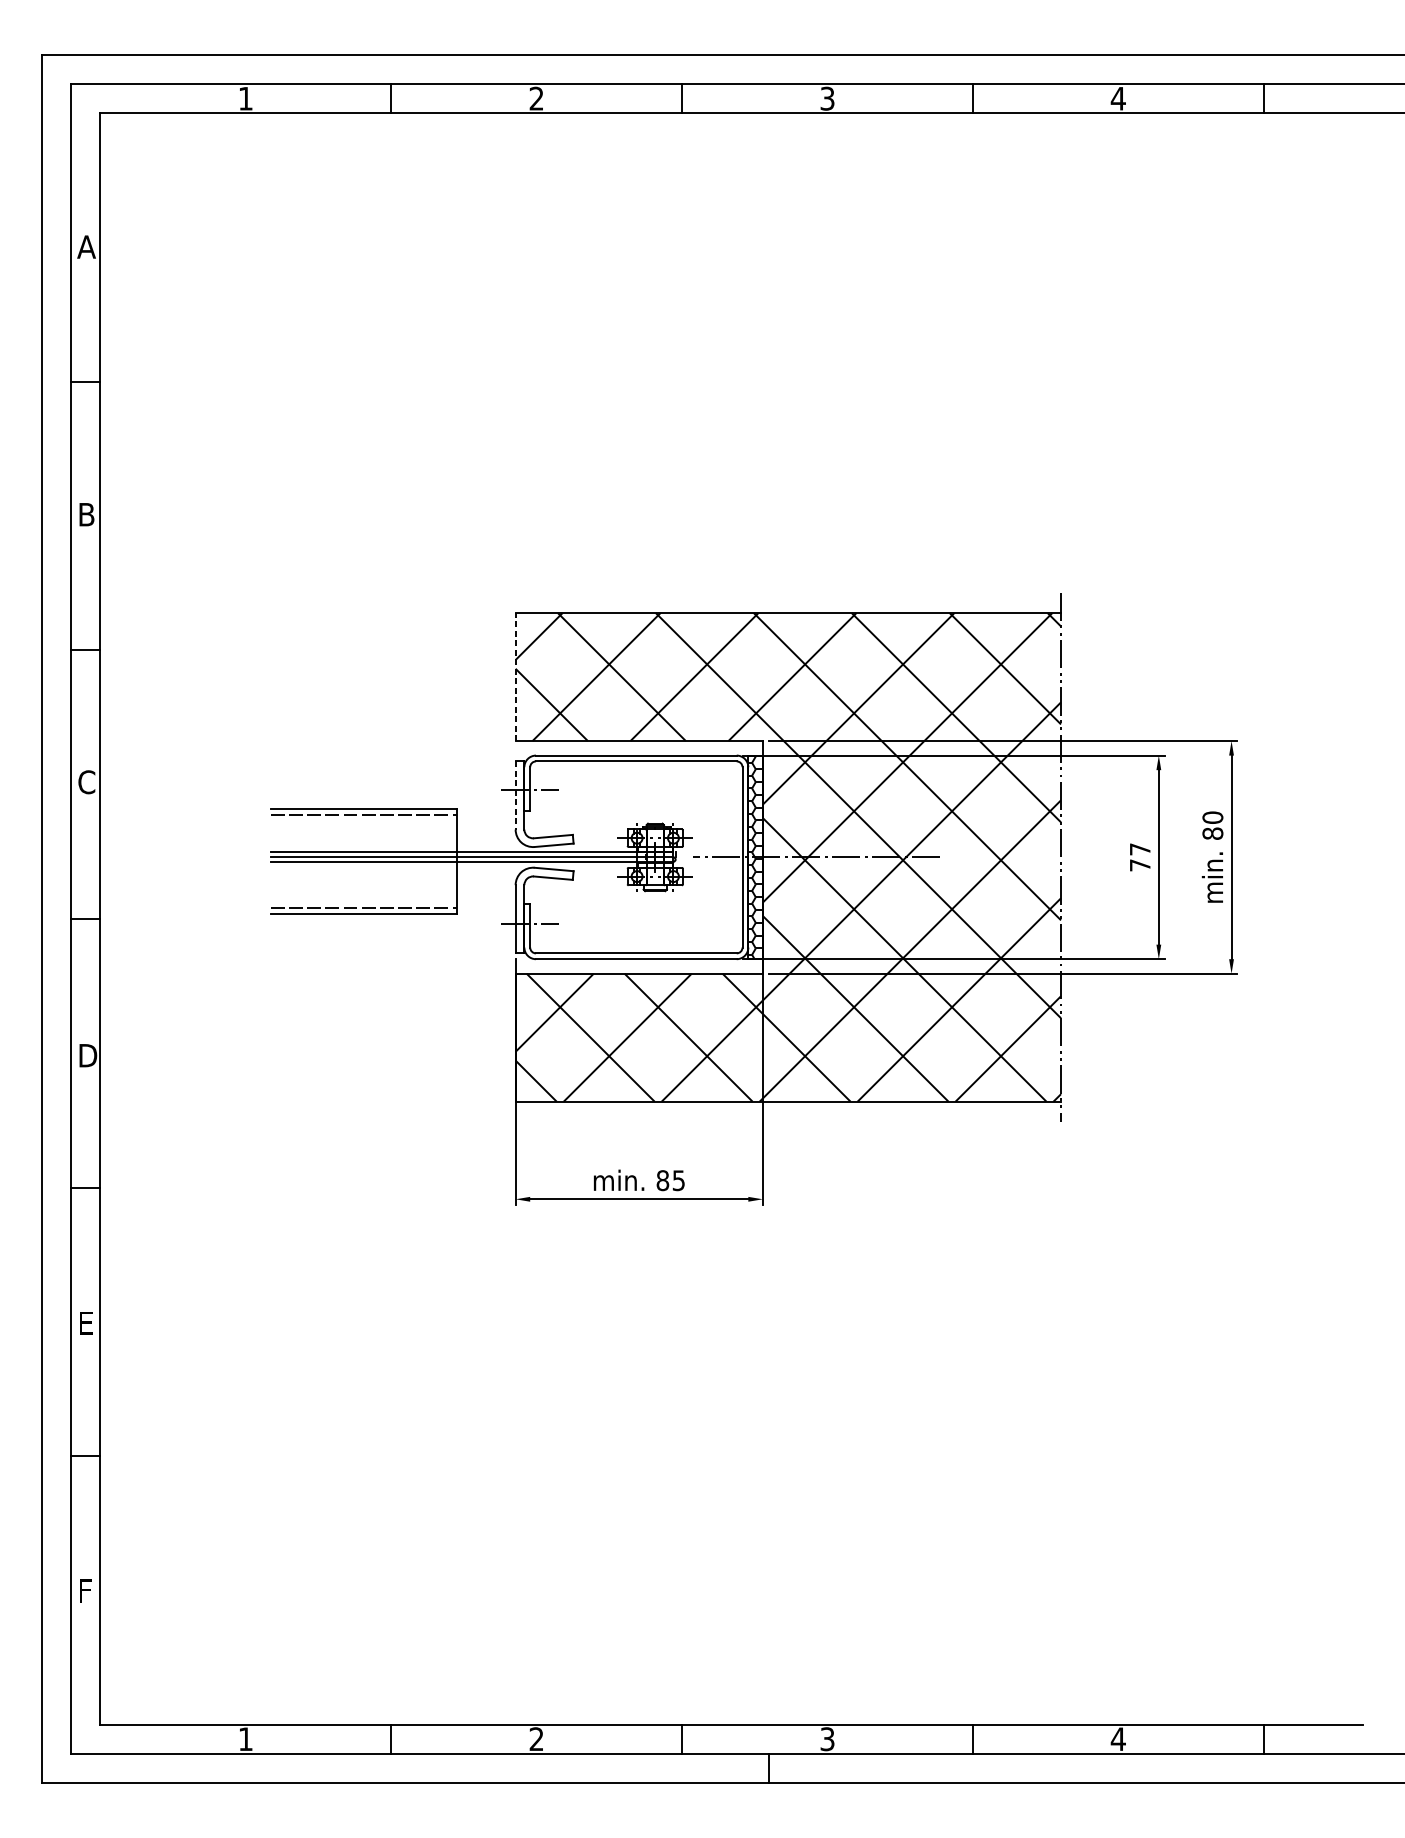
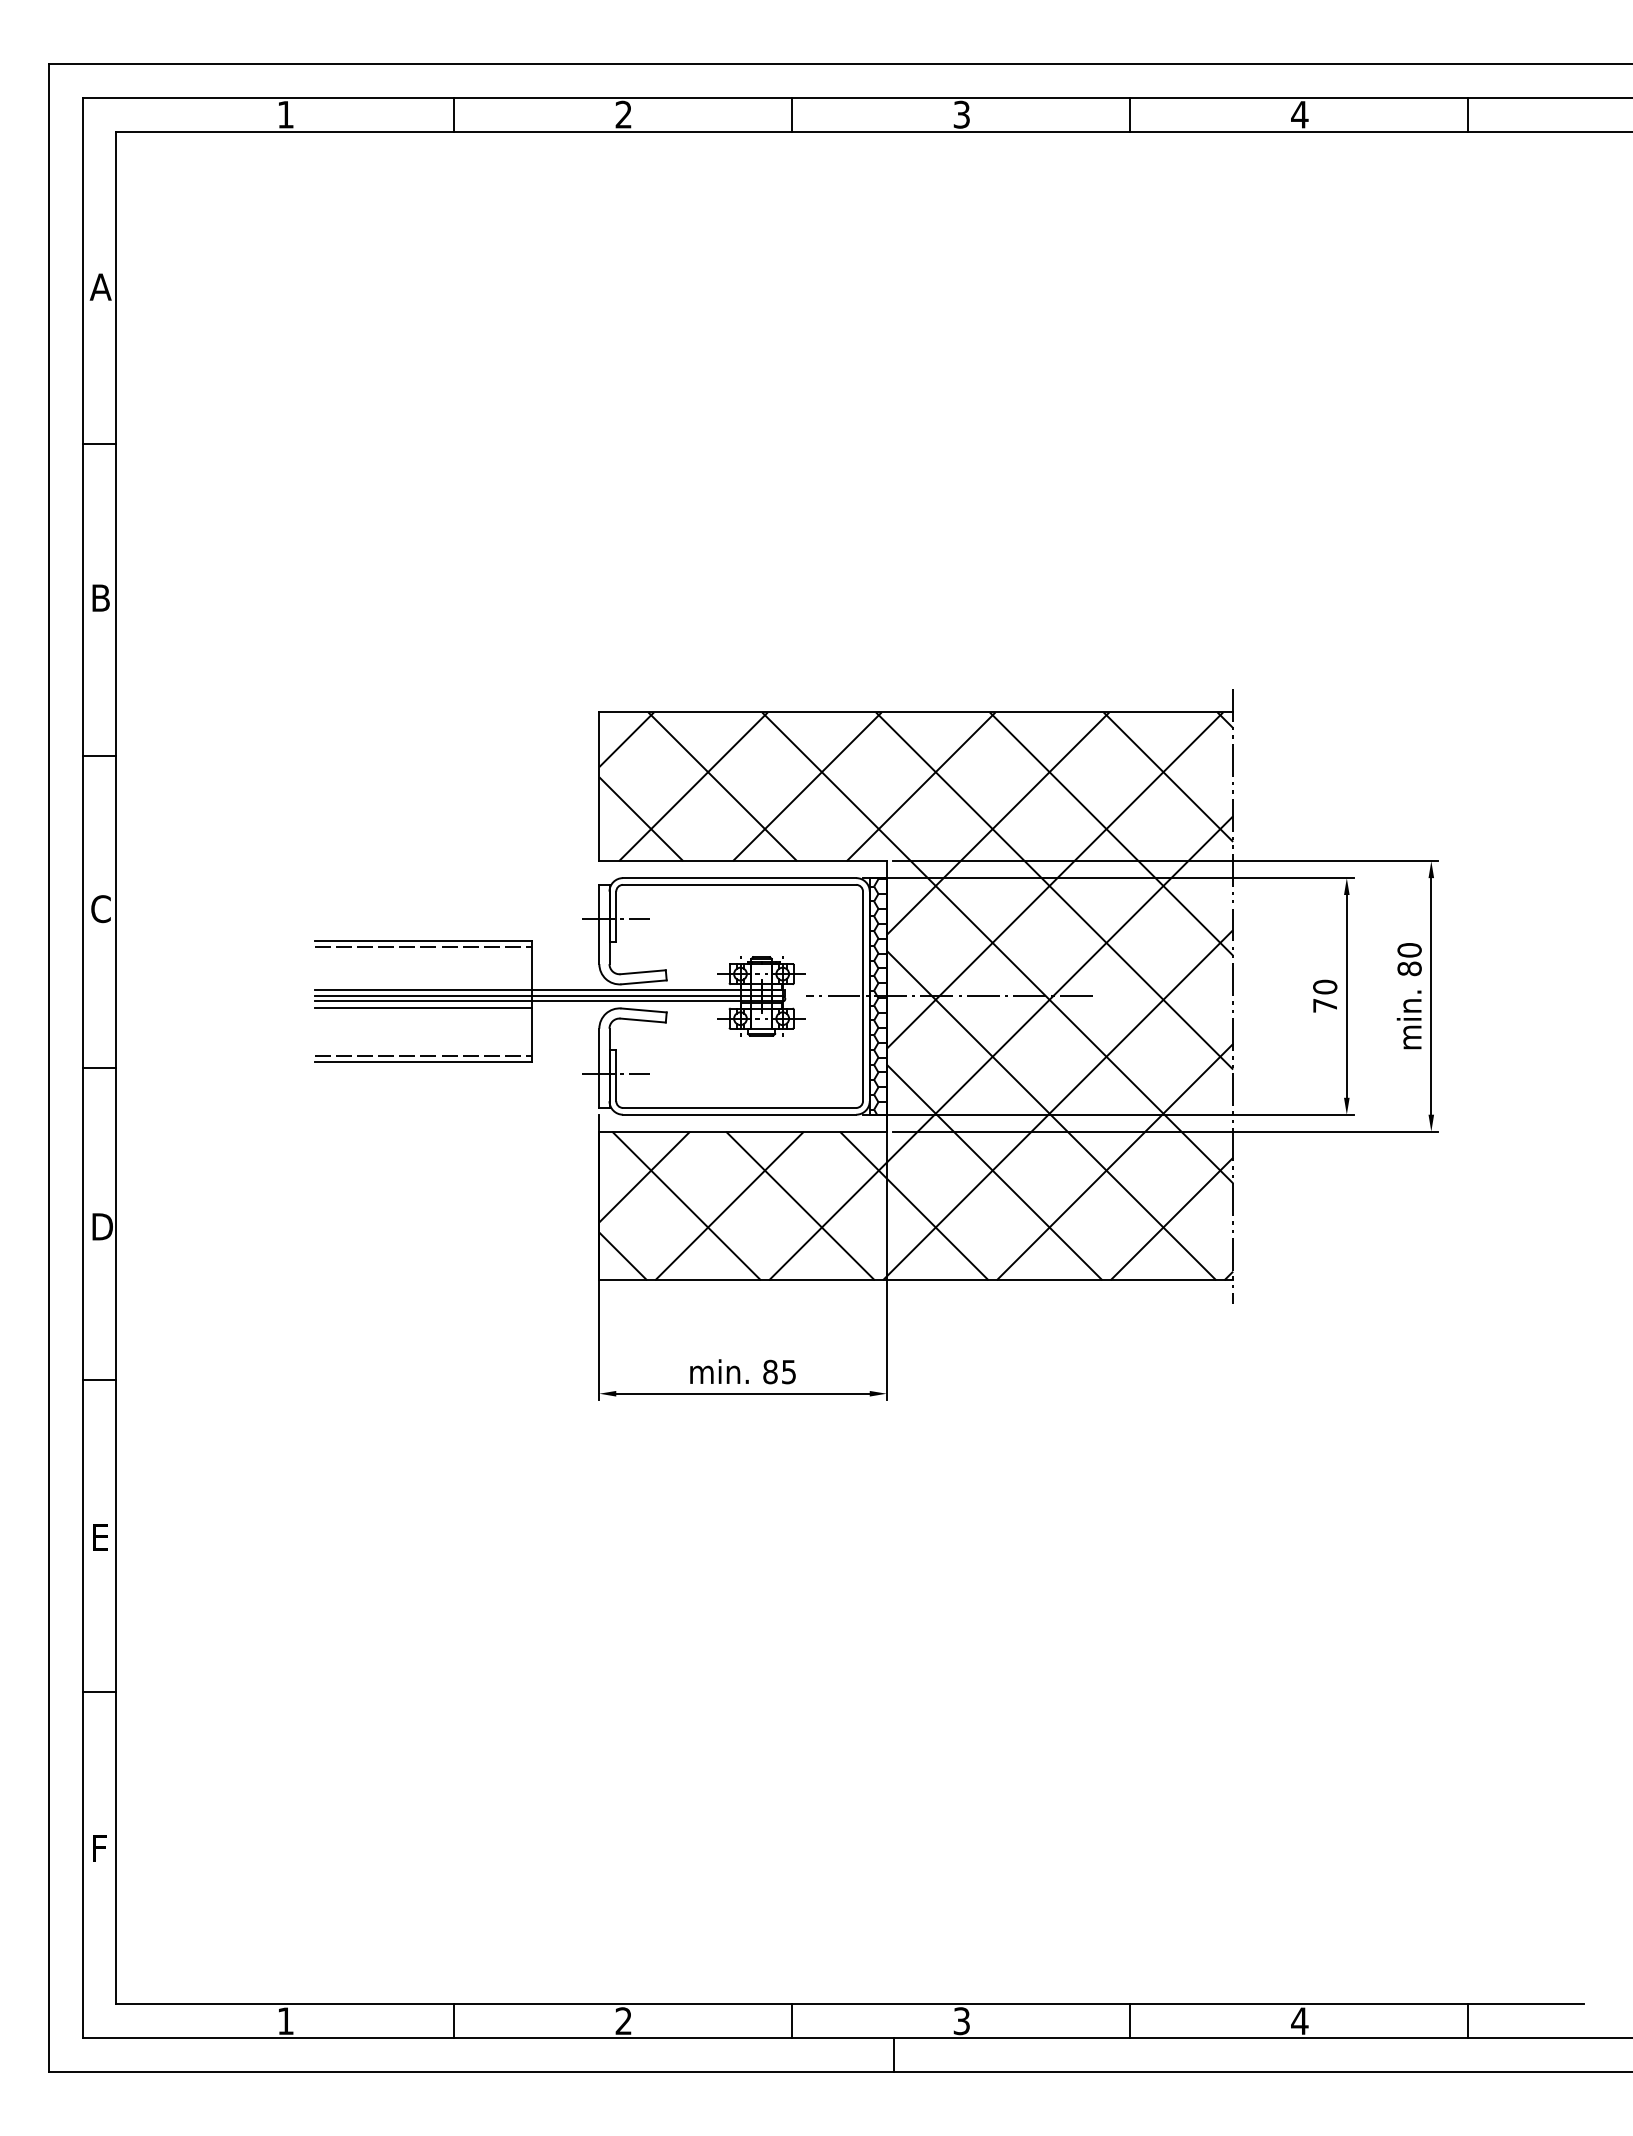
line: (515, 676) -> (599, 786), dashed -> solid
line: (515, 795) -> (599, 924), dashed -> solid
text: (1140, 848) -> (1325, 986), 77 -> 70
line: (363, 867) -> (422, 1008), added

